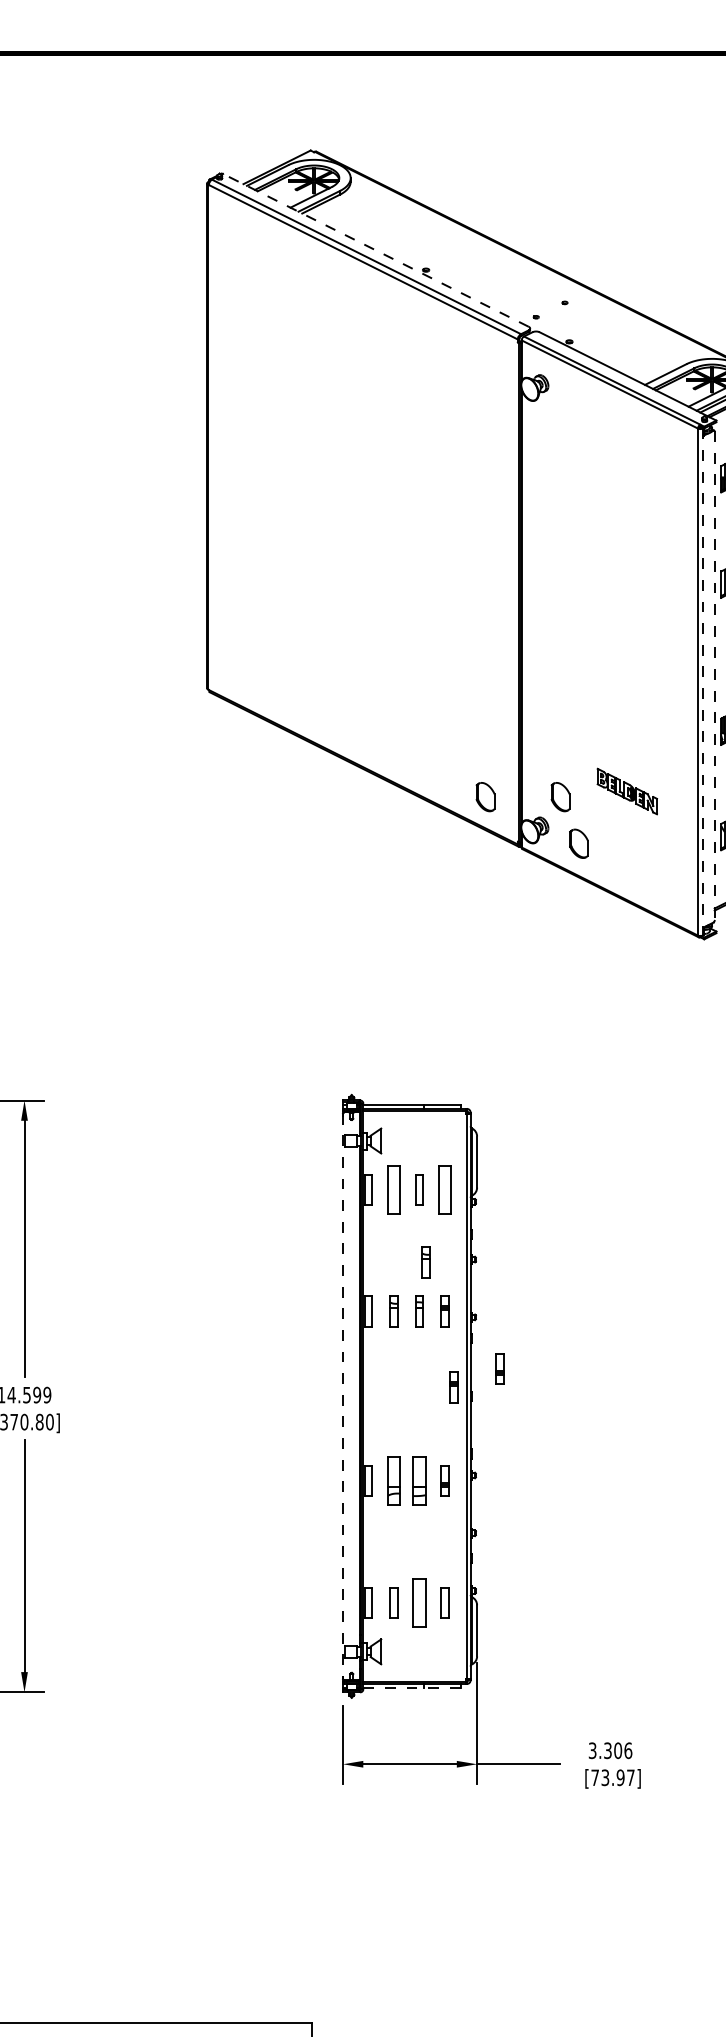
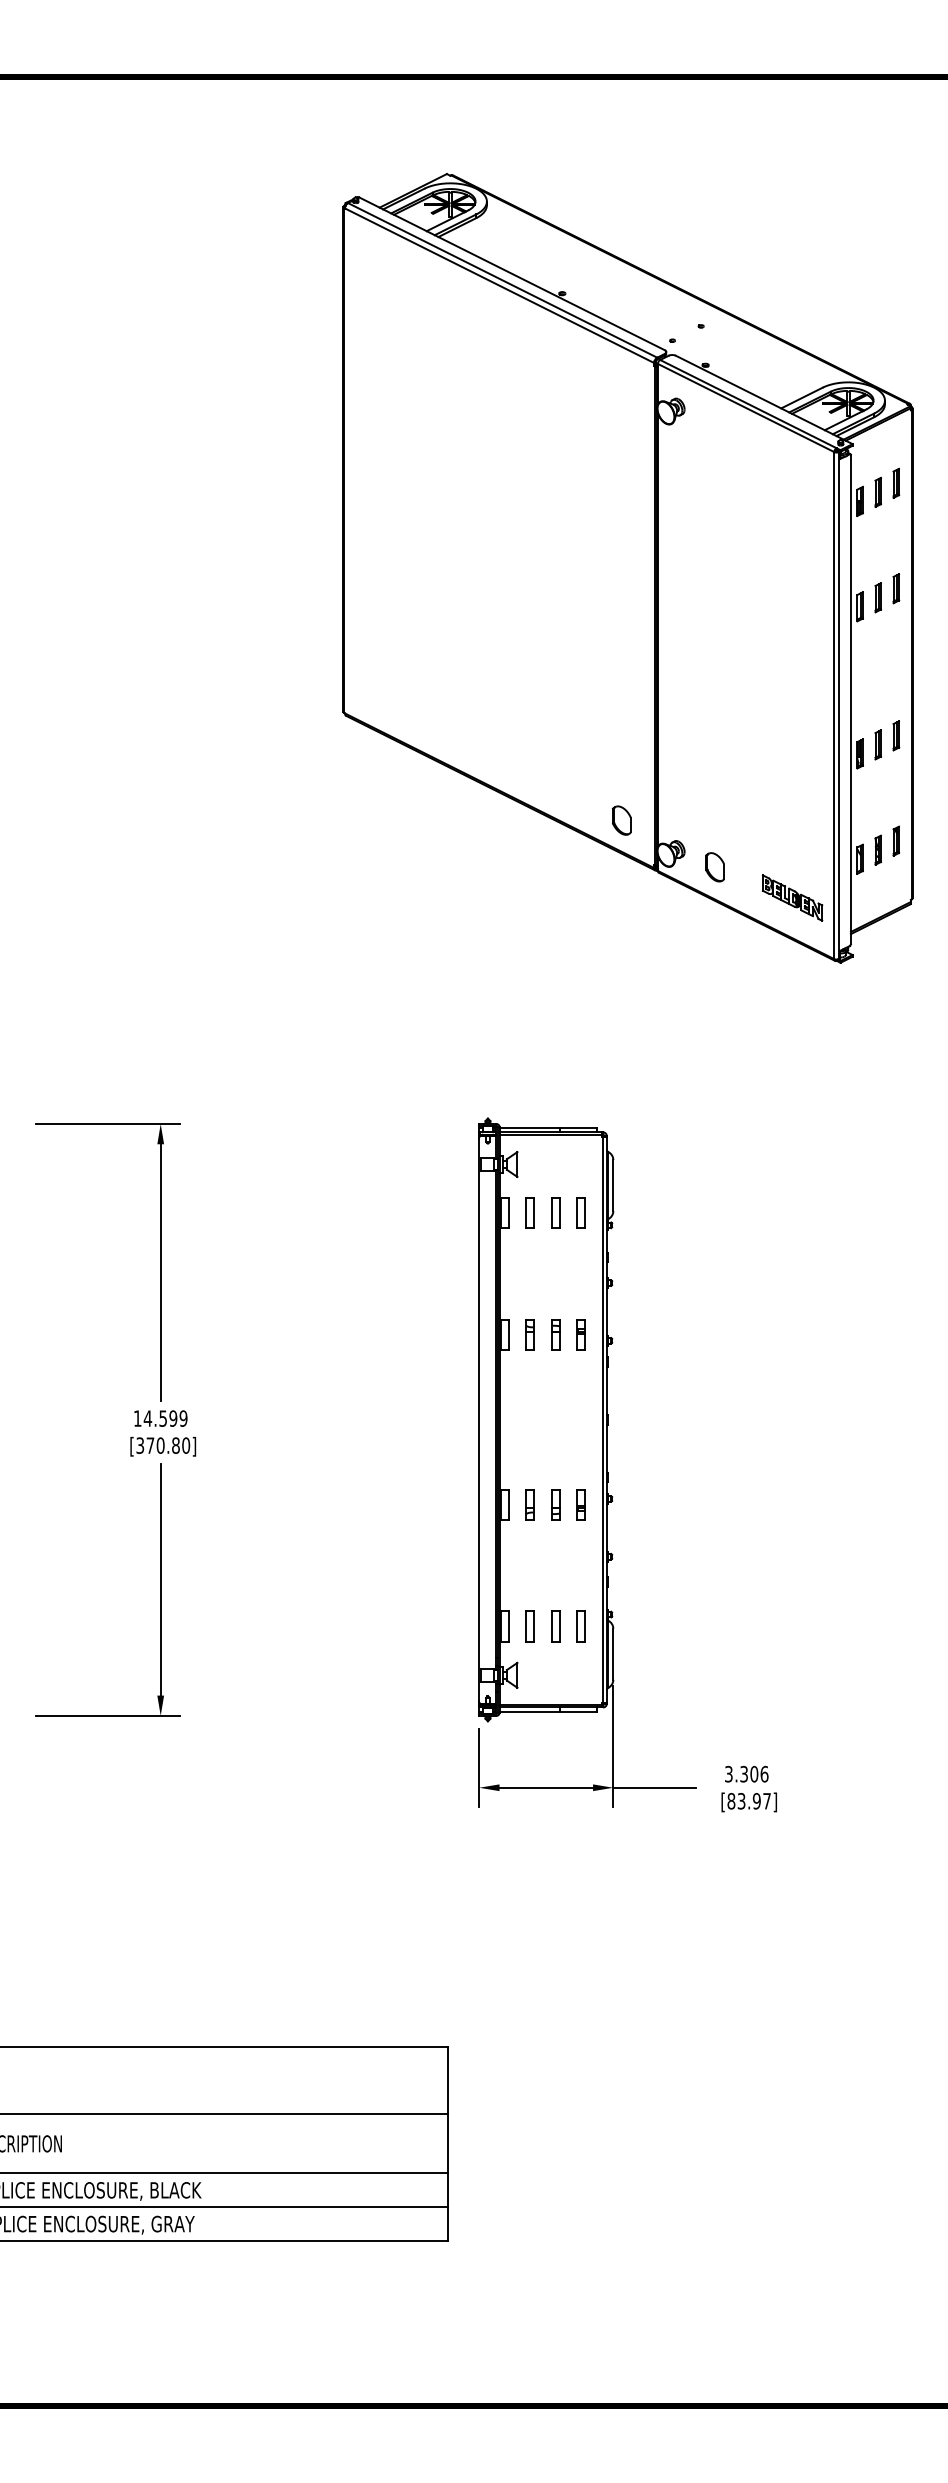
line: (376, 250) -> (512, 273), dashed -> solid
line: (714, 676) -> (850, 699), dashed -> solid
line: (702, 682) -> (838, 705), dashed -> solid
part: (627, 791) -> (792, 897), moved
part: (560, 797) -> (696, 820), removed
part: (393, 1189) -> (529, 1212), size x0.62
part: (444, 1189) -> (580, 1212), size x0.62
part: (425, 1262) -> (561, 1285), removed
part: (499, 1369) -> (635, 1392), removed
part: (453, 1387) -> (589, 1410), removed
line: (343, 1396) -> (479, 1419), dashed -> solid
part: (393, 1481) -> (529, 1504), size x0.62
part: (419, 1481) -> (555, 1504), size x0.62
part: (419, 1603) -> (555, 1626), size x0.62
line: (412, 1688) -> (548, 1711), dashed -> solid
text: (595, 1778) -> (731, 1801), [73.97] -> [83.97]

